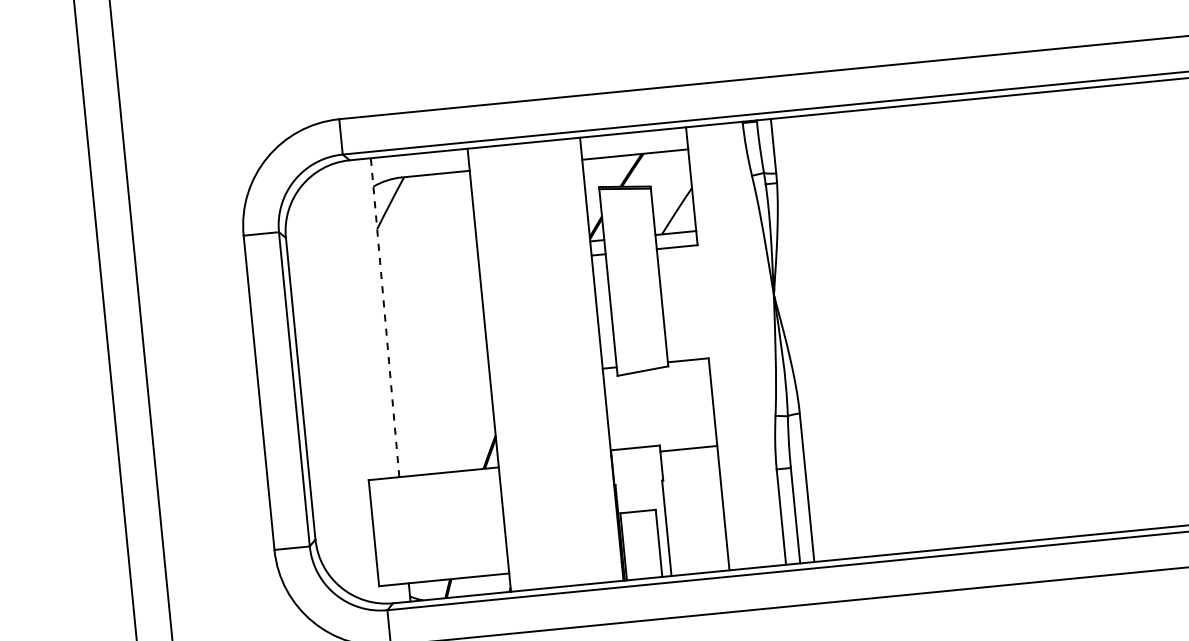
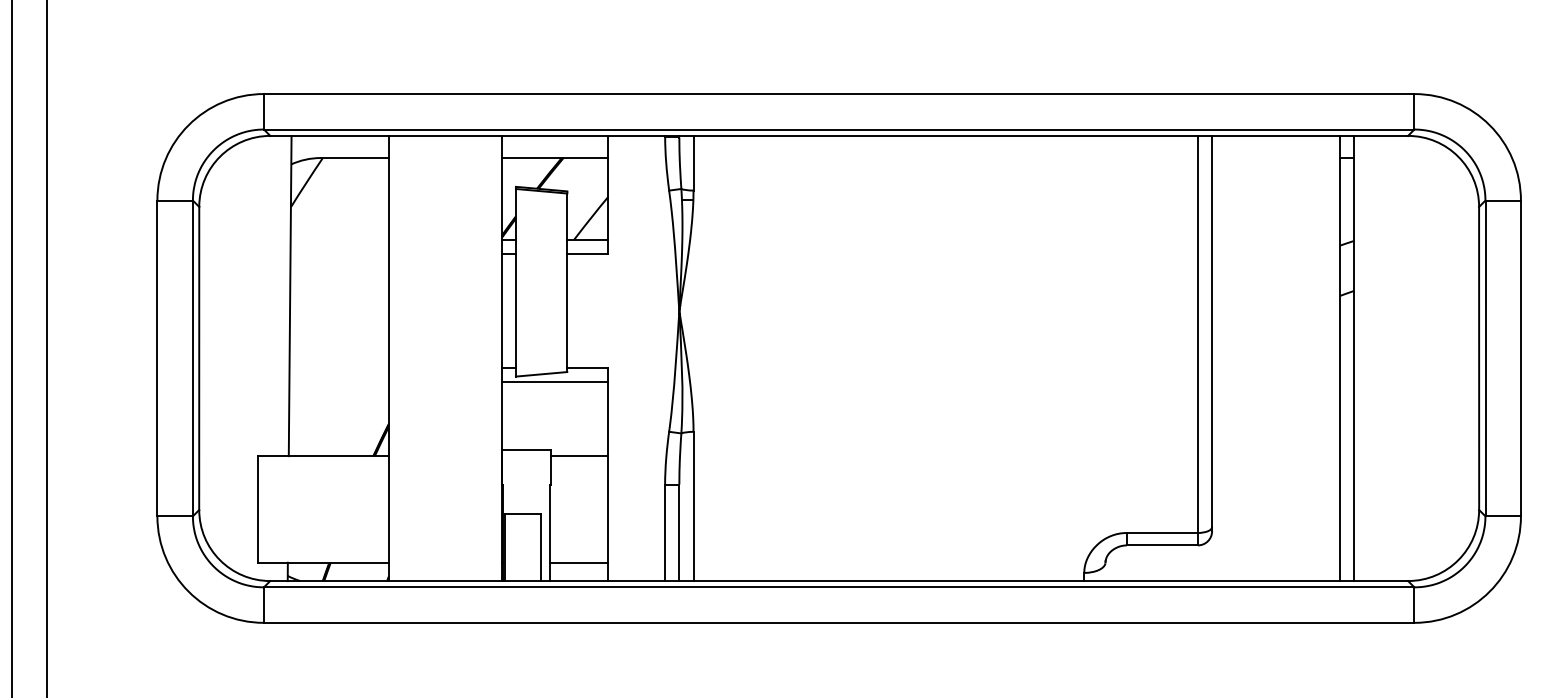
line: (385, 317) -> (290, 295), dashed -> solid
line: (656, 377) -> (554, 382), added
line: (699, 554) -> (579, 562), added

